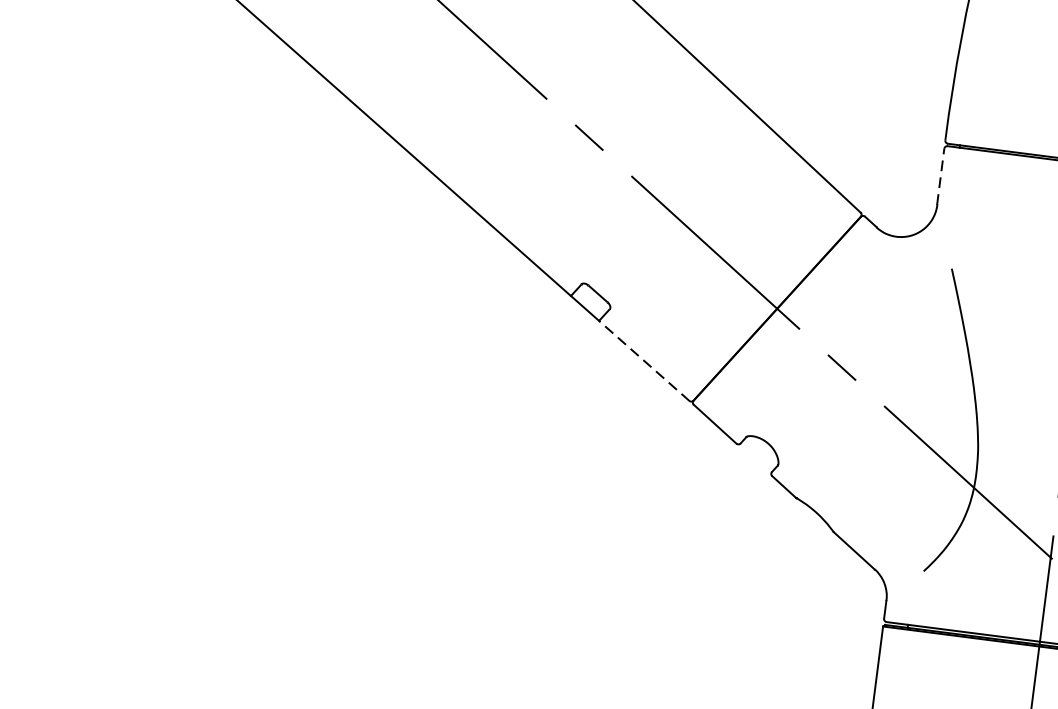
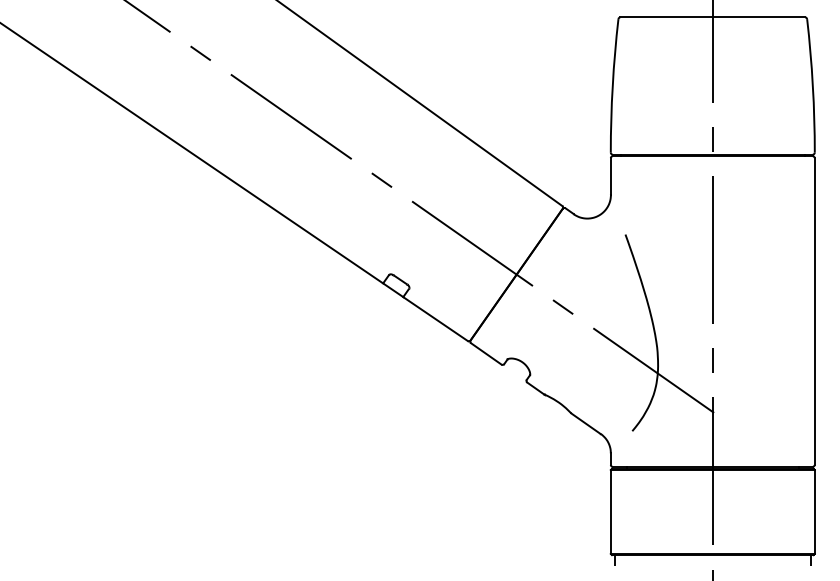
line: (940, 176) -> (610, 176), dashed -> solid
line: (644, 360) -> (435, 318), dashed -> solid

